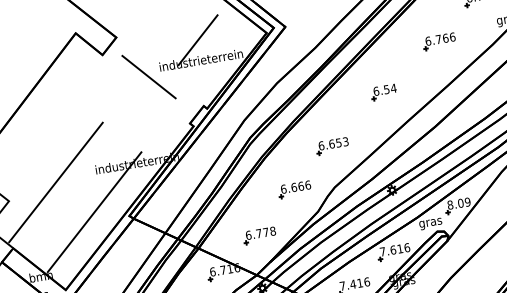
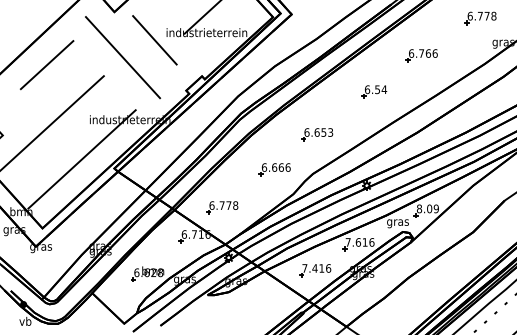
part: (438, 41) -> (421, 55), moved
line: (118, 100) -> (122, 57), added
line: (41, 121) -> (46, 65), added
part: (259, 235) -> (222, 207), moved

